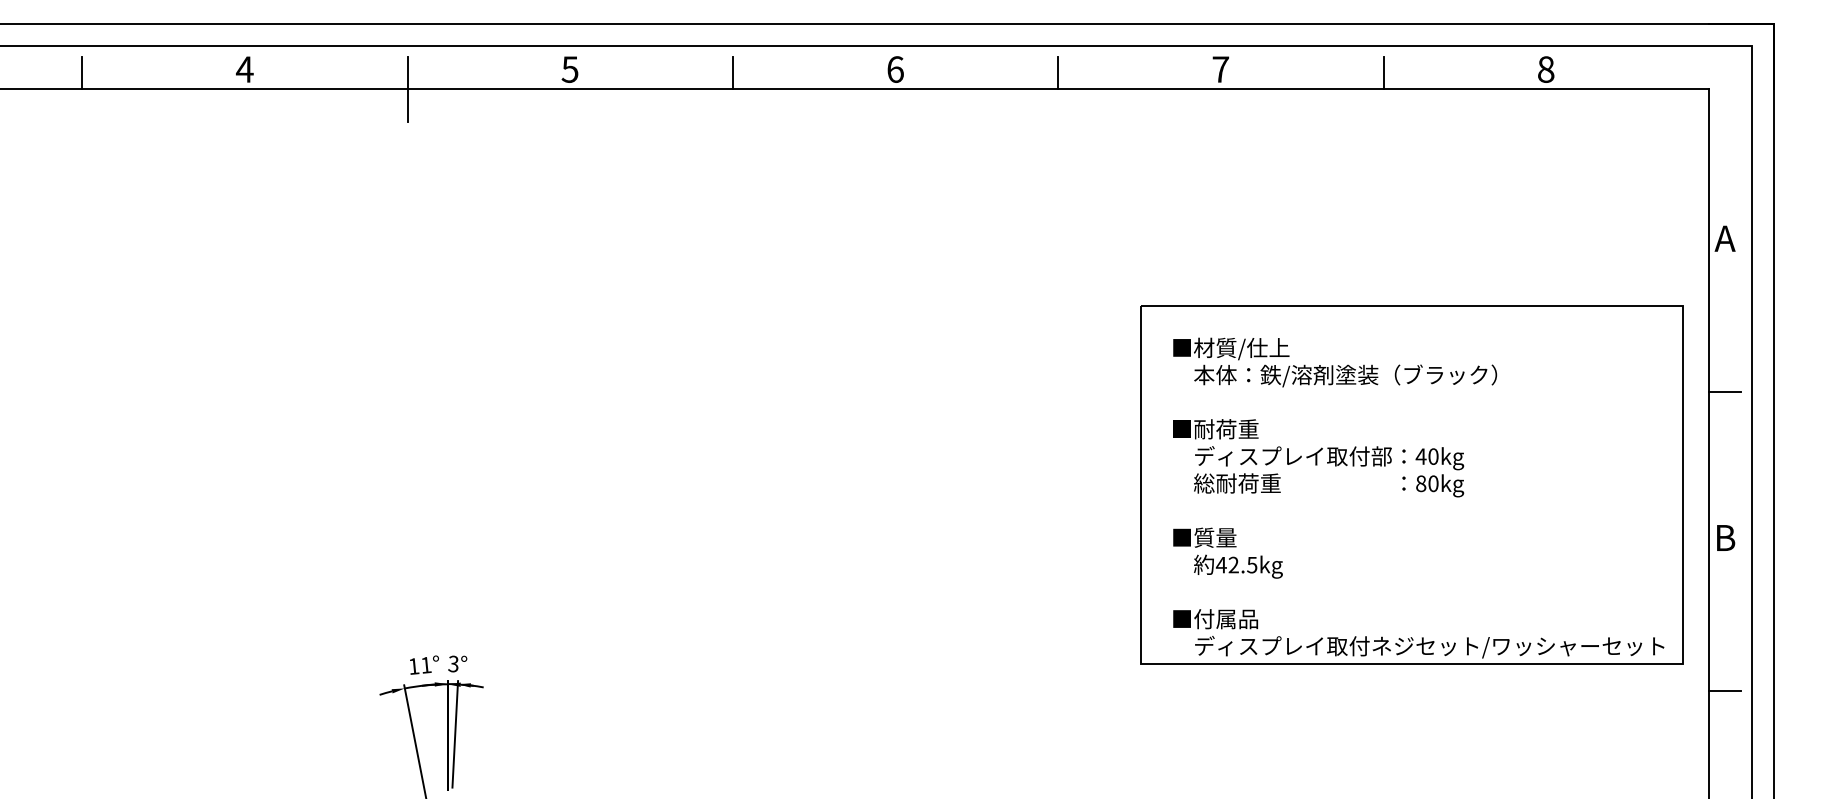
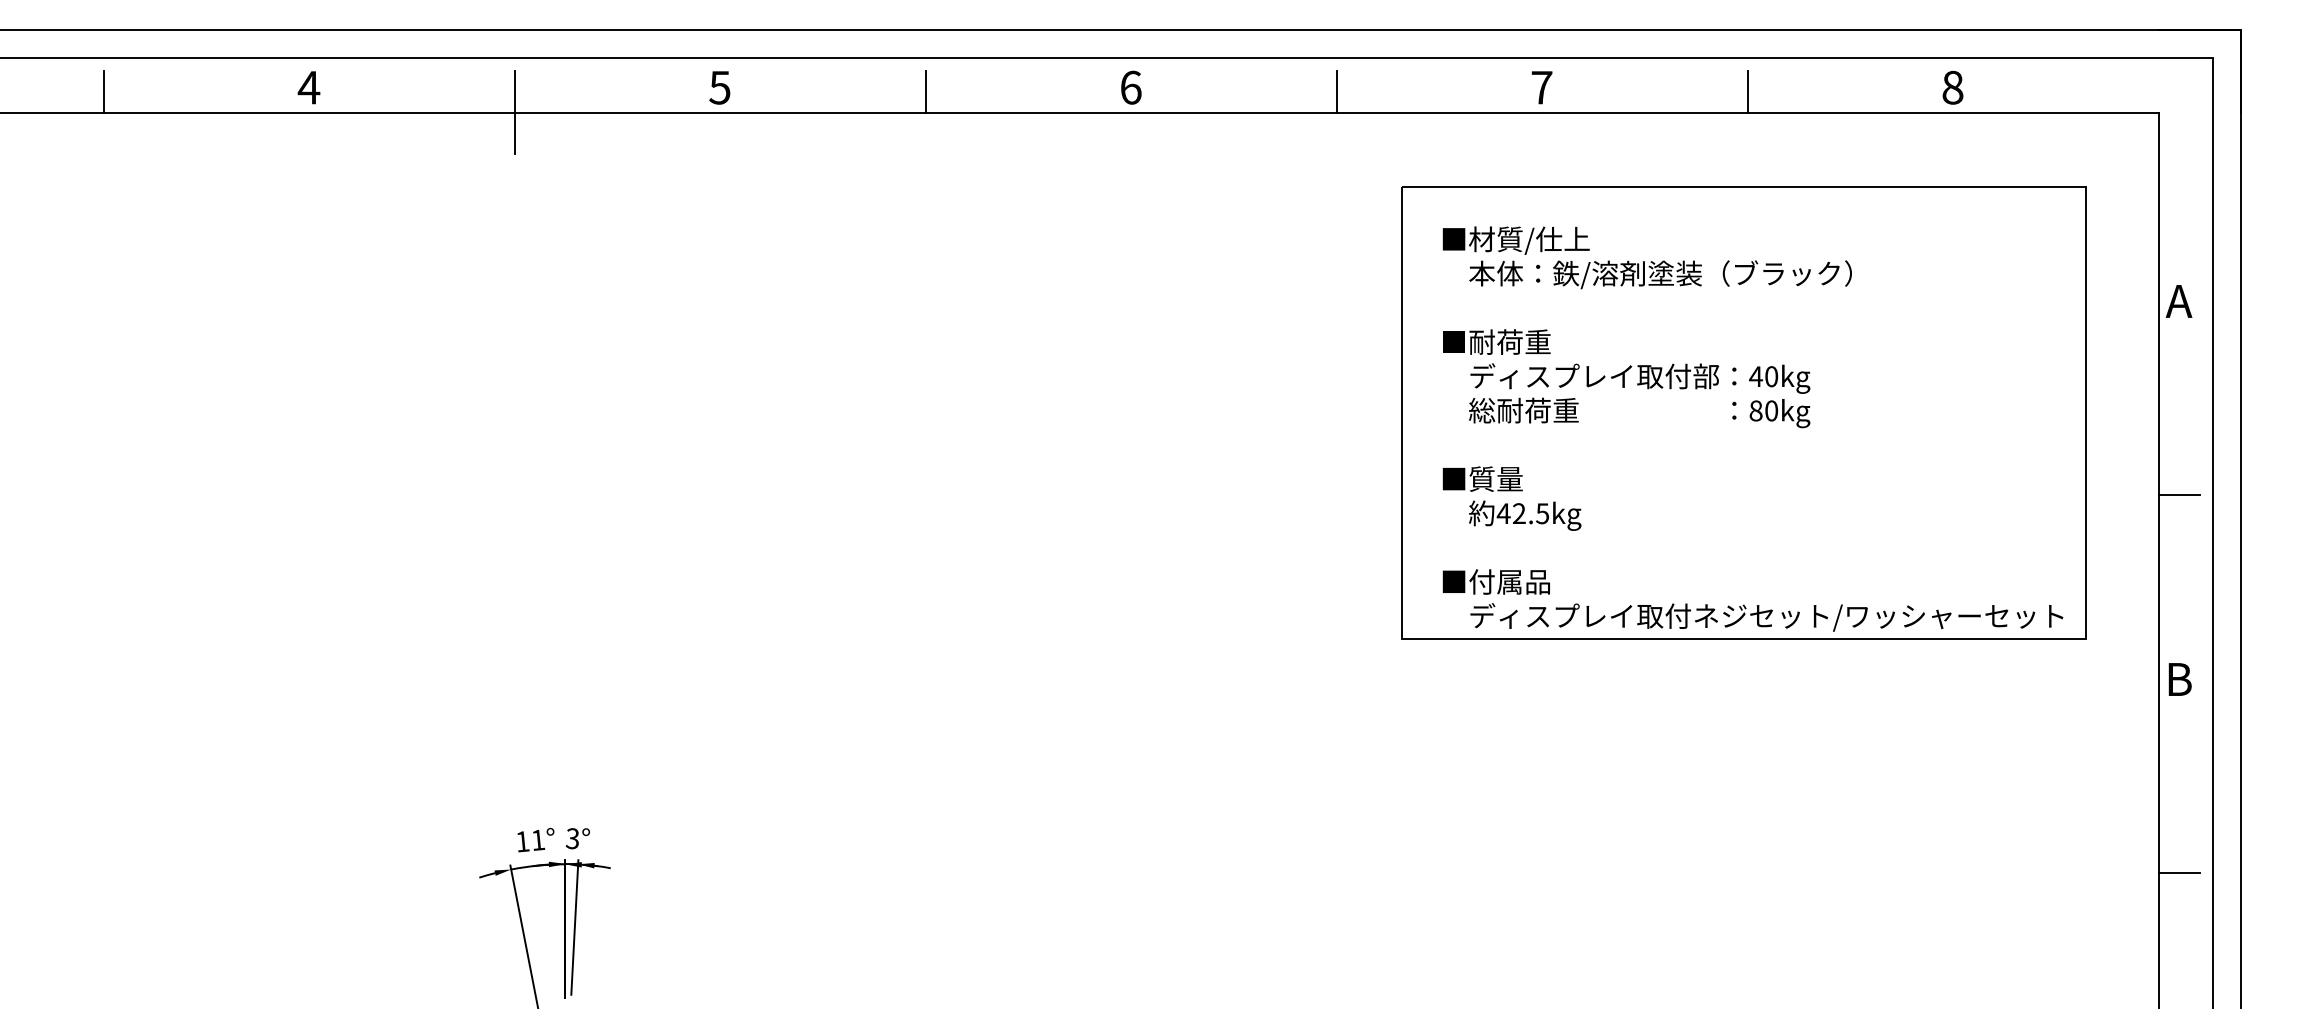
part: (1411, 484) -> (1743, 412), moved

